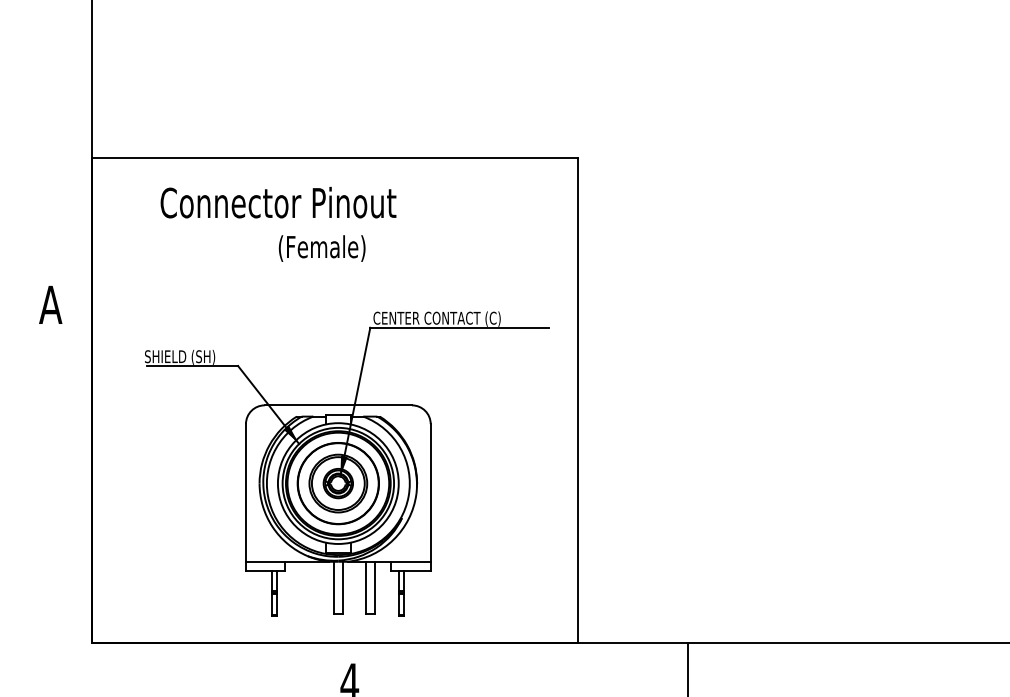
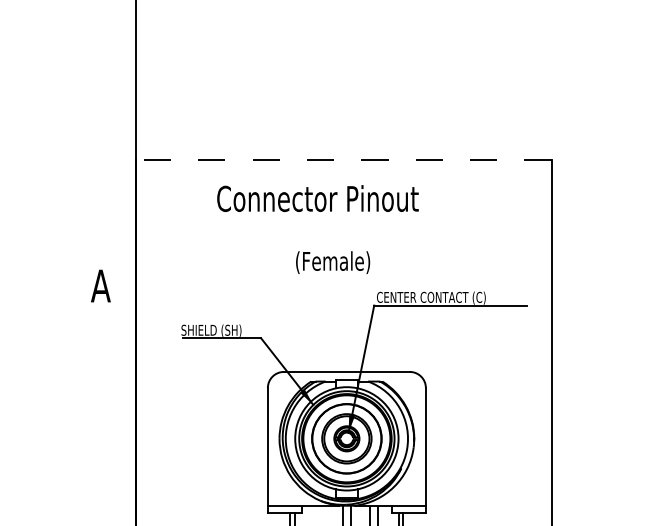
line: (334, 157) -> (343, 159), solid -> dashed
text: (278, 202) -> (317, 198), moved
text: (321, 248) -> (332, 262), moved

